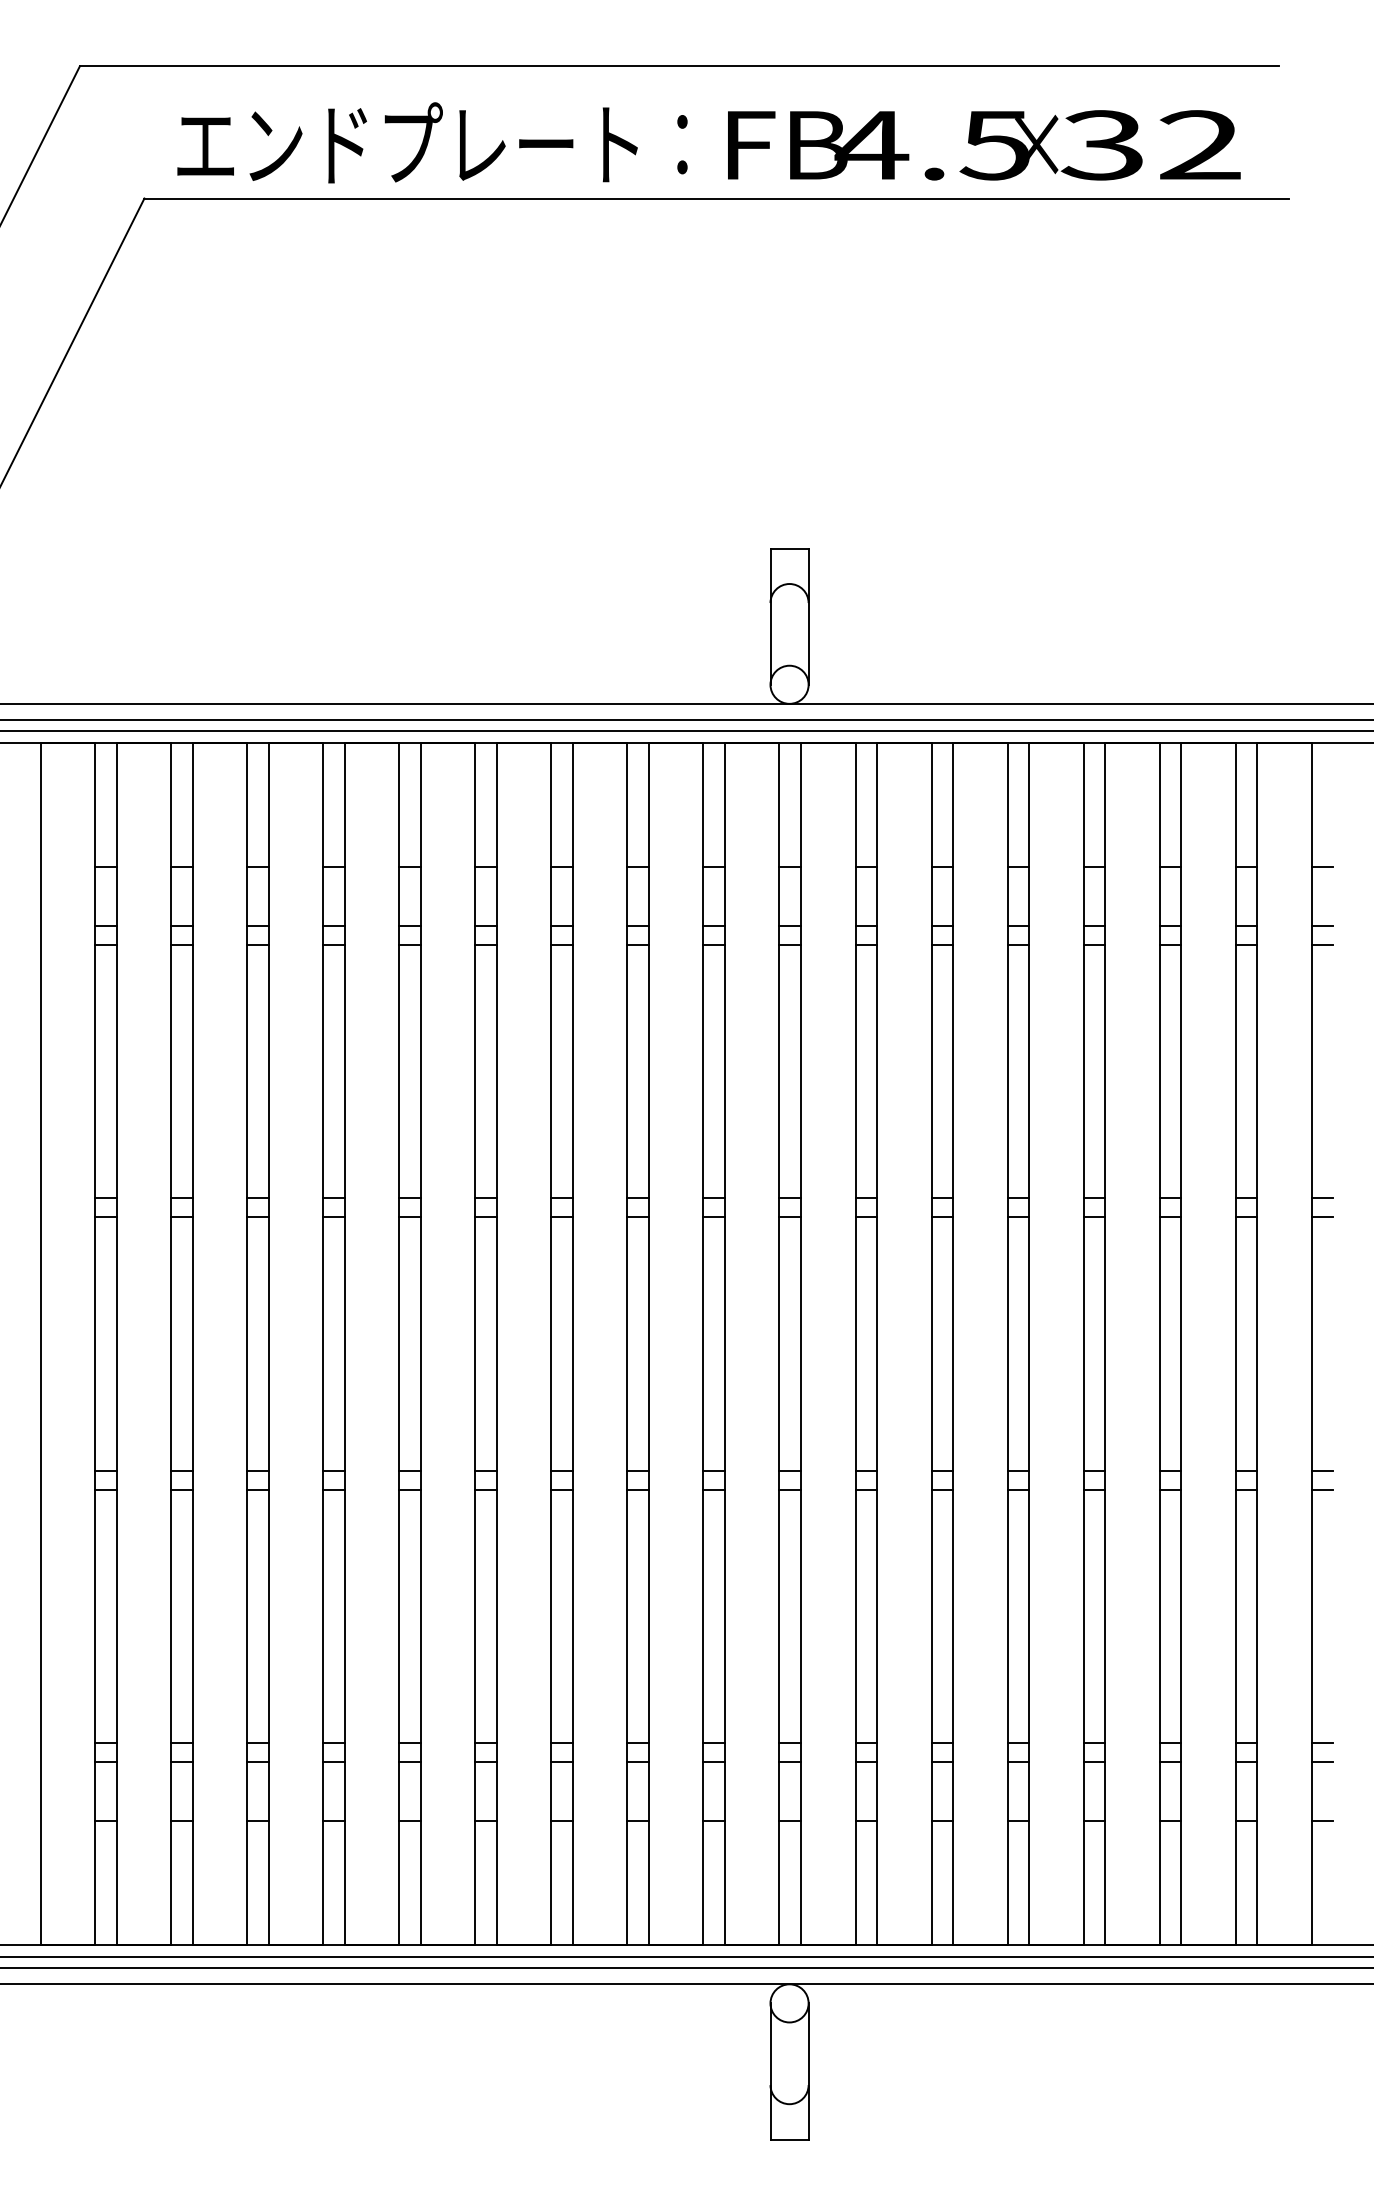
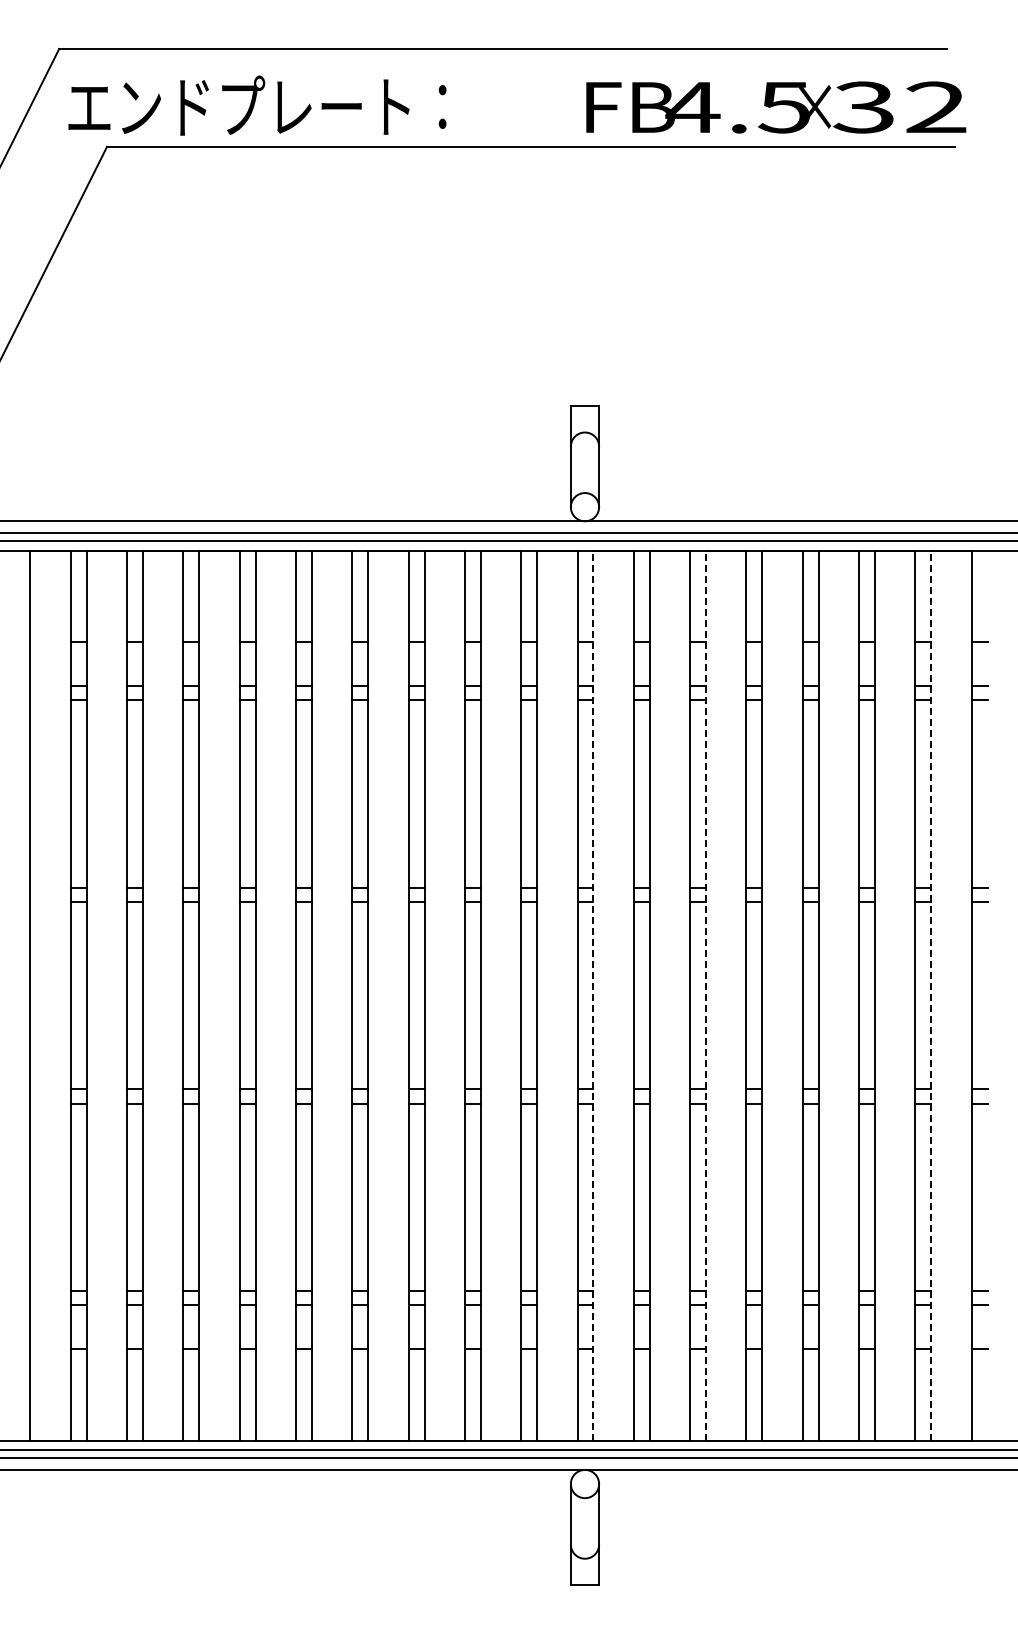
text: (432, 142) -> (257, 105), moved
text: (984, 145) -> (776, 107), moved
line: (801, 1343) -> (593, 995), solid -> dashed
line: (953, 1343) -> (706, 995), solid -> dashed
line: (1257, 1343) -> (931, 995), solid -> dashed

